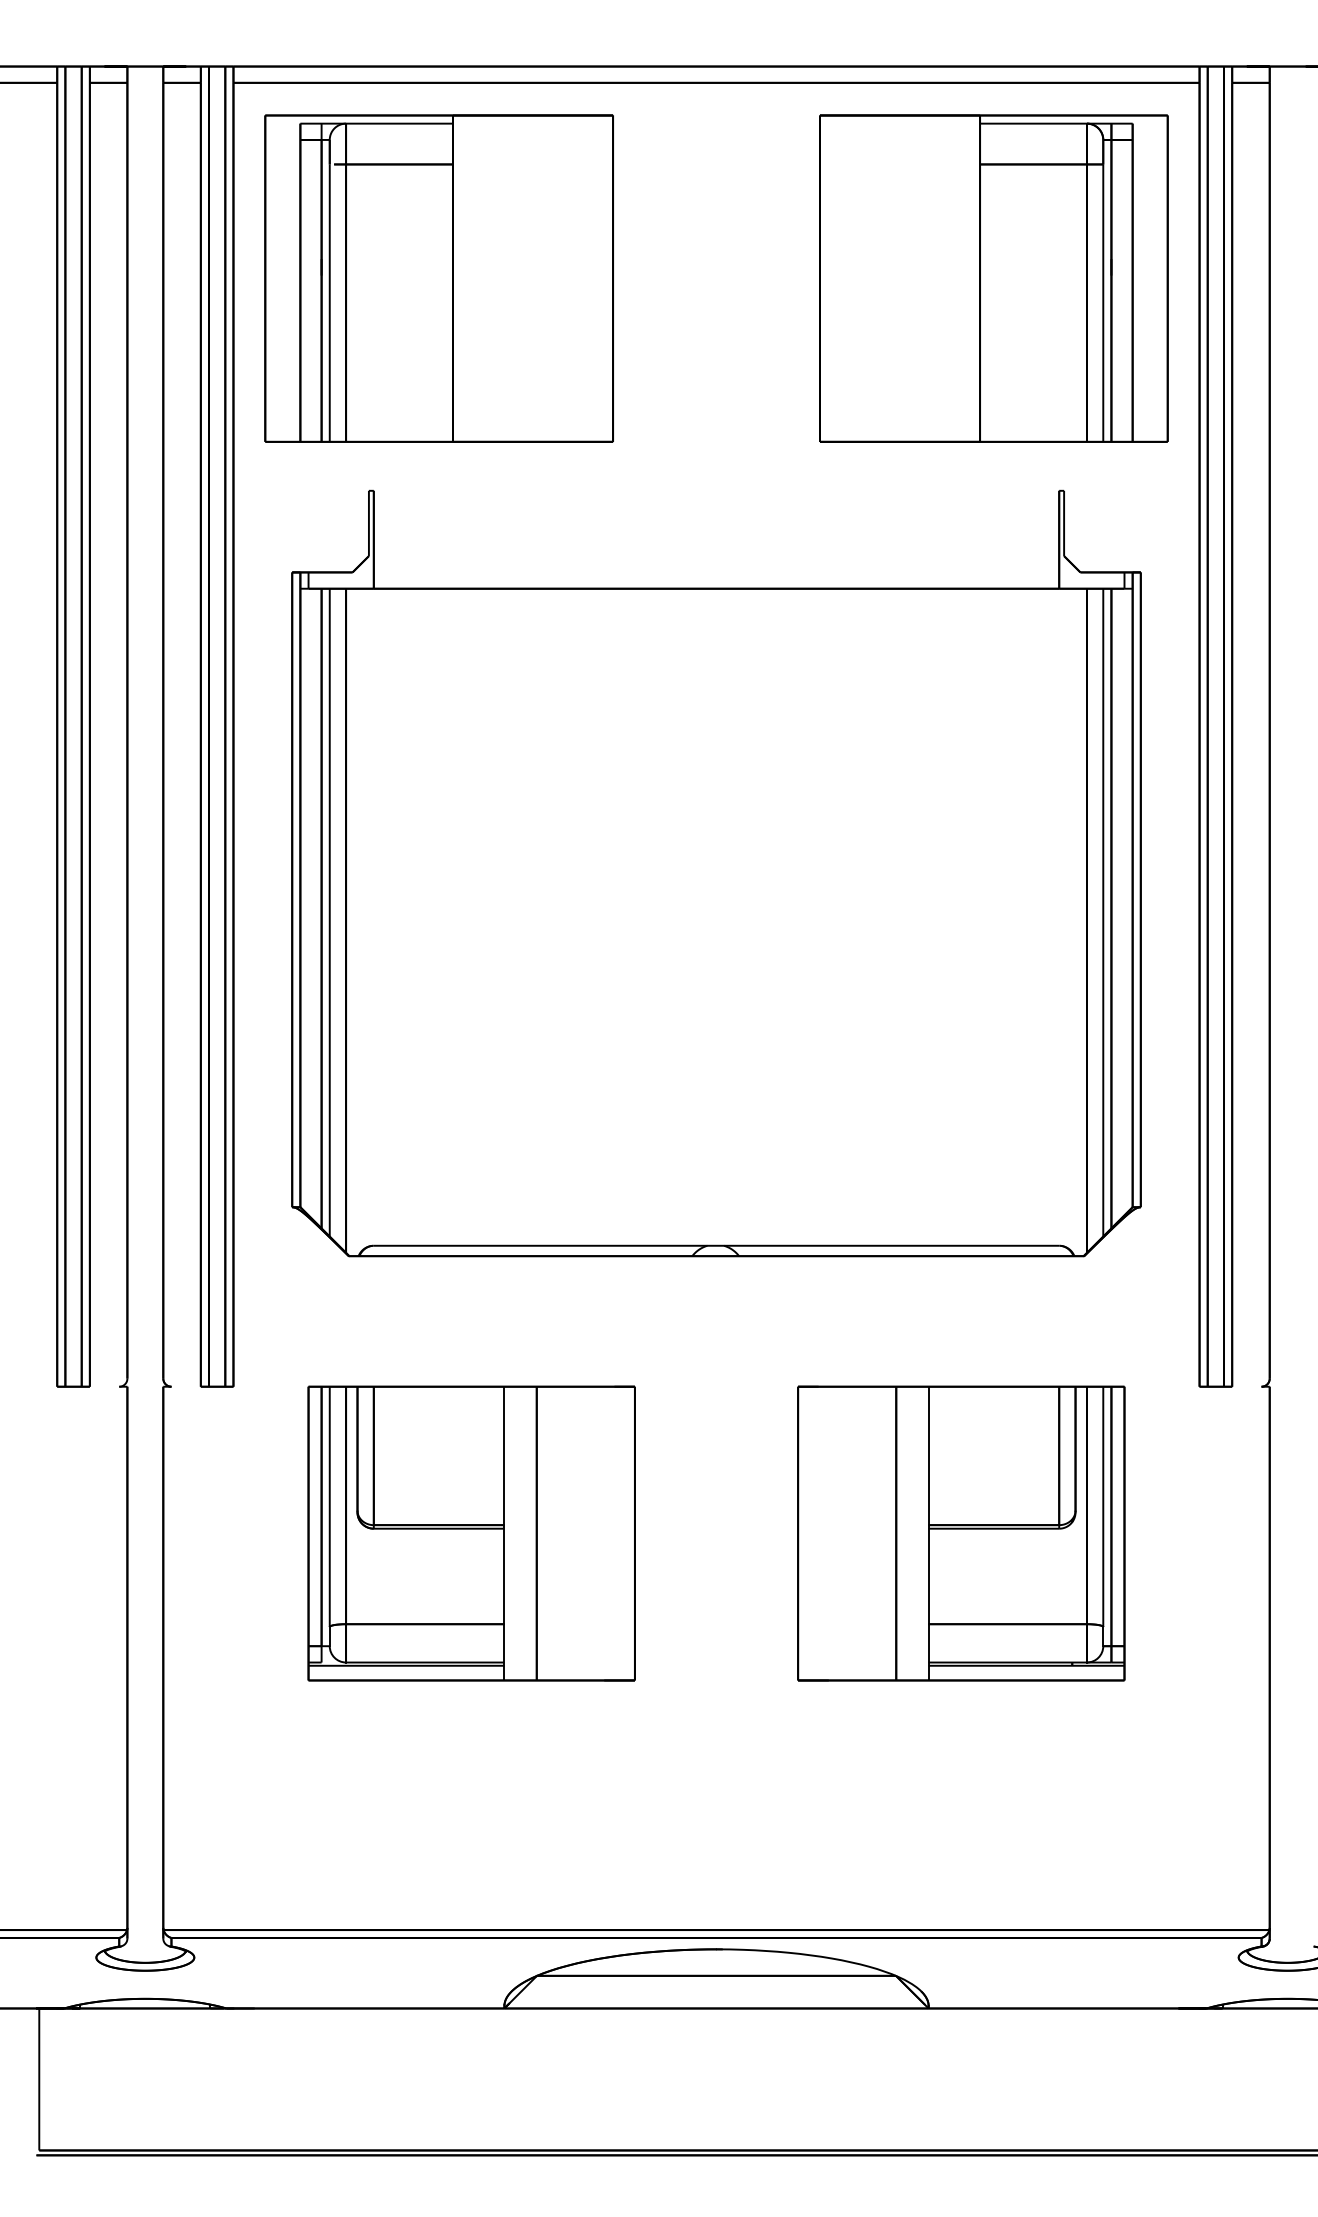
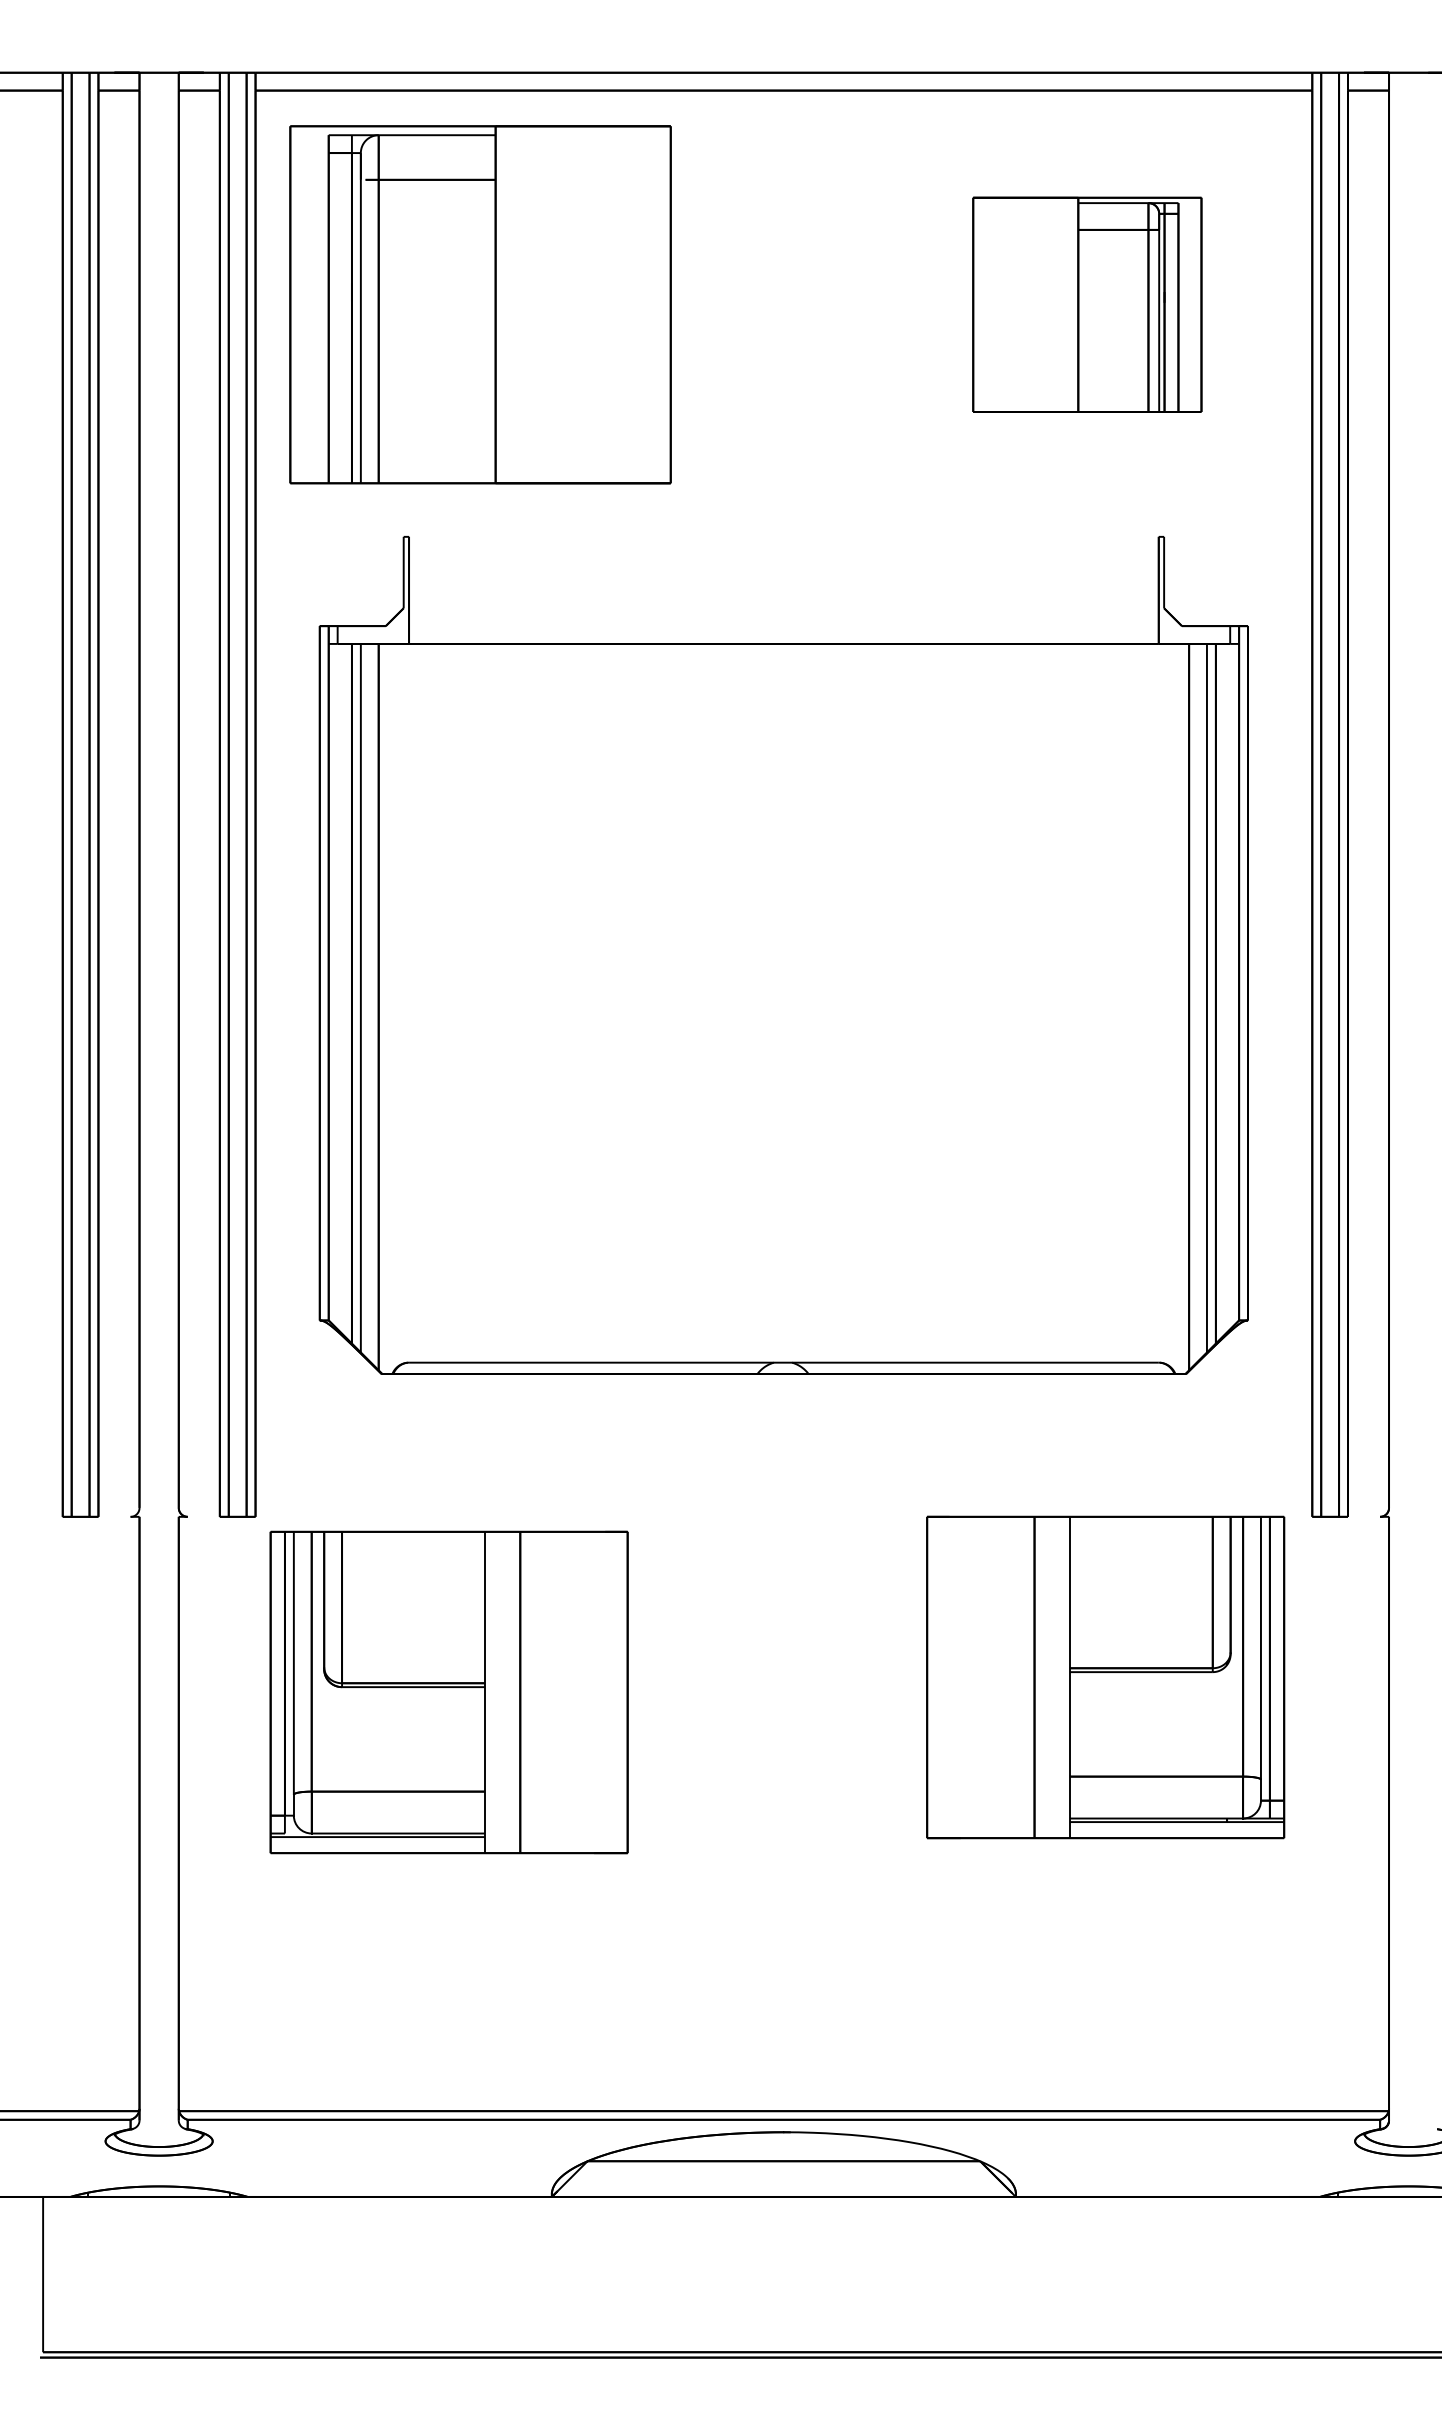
part: (994, 278) -> (1087, 304), size x0.6
part: (471, 1533) -> (448, 1692), moved
part: (961, 1533) -> (1105, 1677), moved

